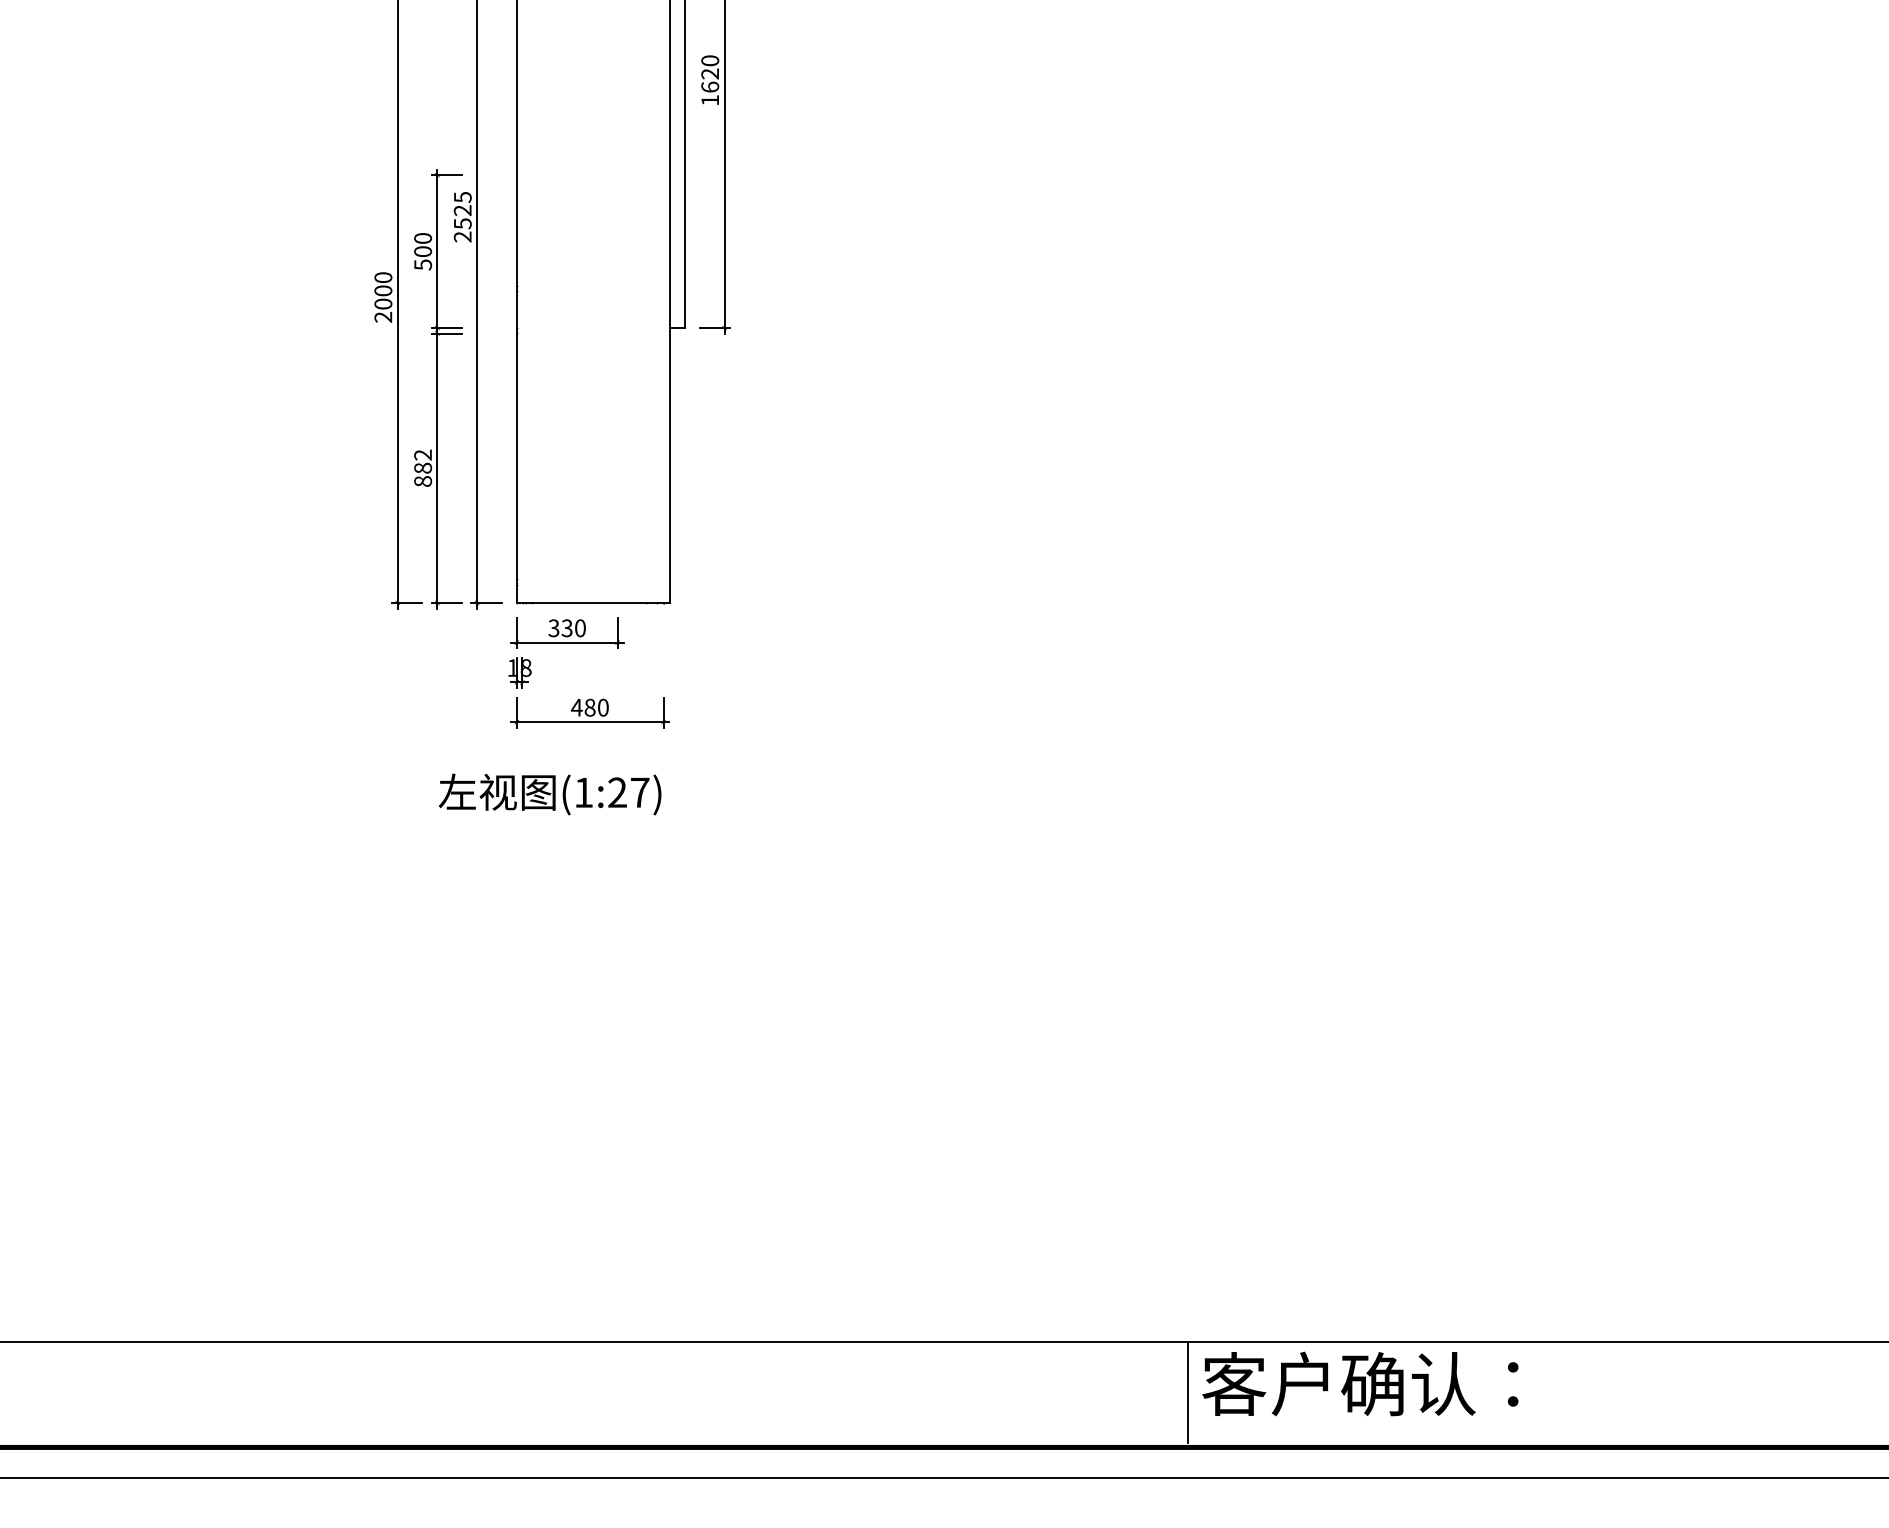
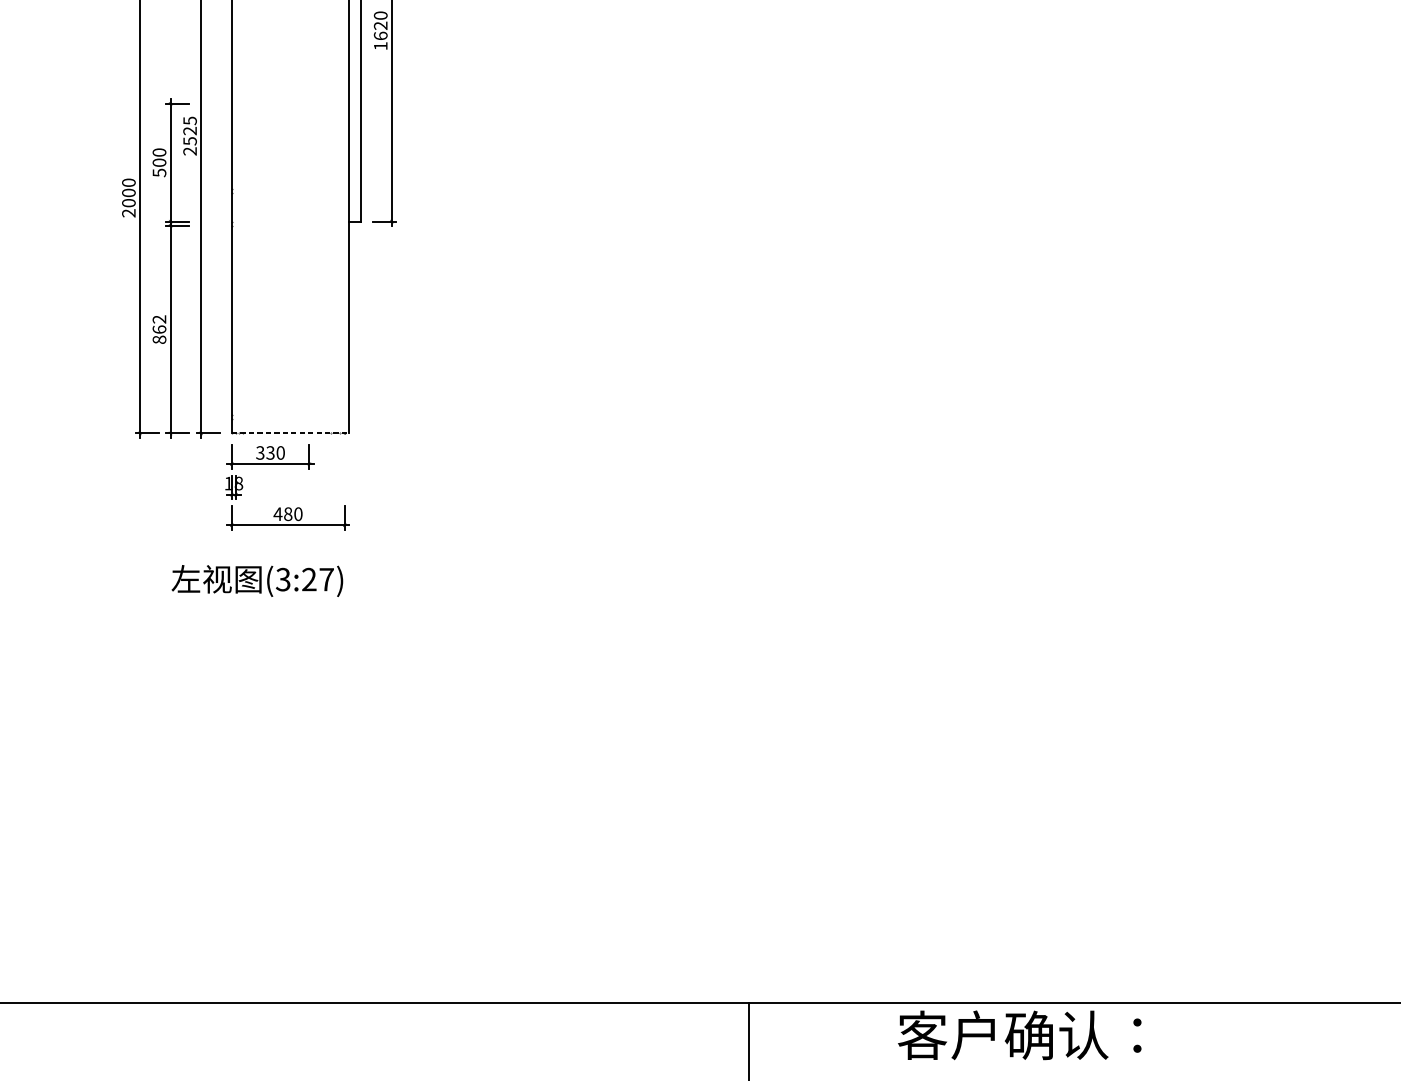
text: (422, 467) -> (159, 329), 882 -> 862
line: (593, 602) -> (290, 433), solid -> dashed
text: (583, 792) -> (283, 579), (1:27) -> (3:27)
text: (1360, 1383) -> (1019, 1034), moved

